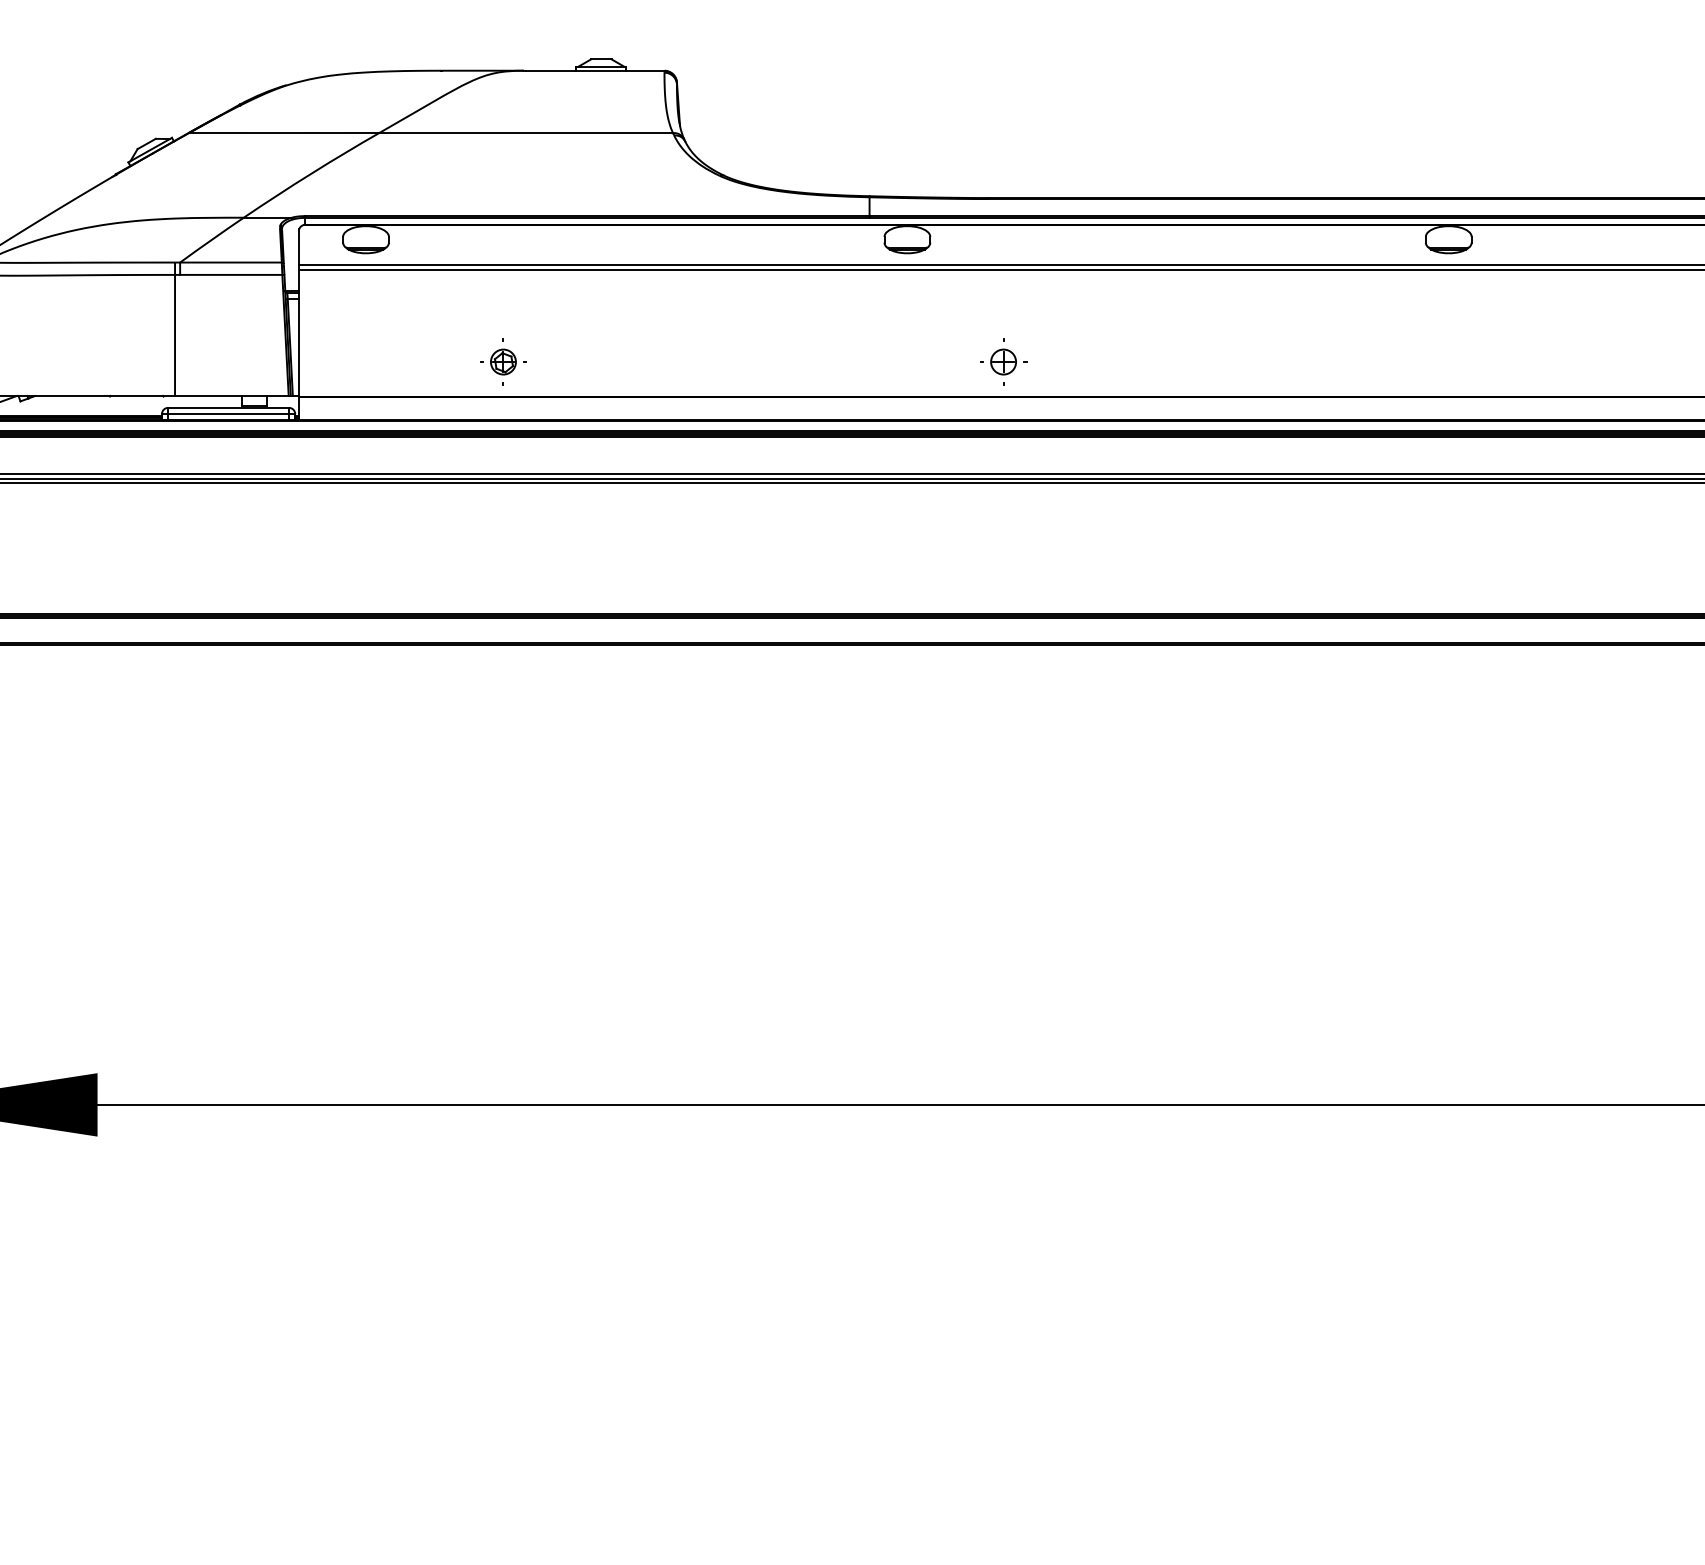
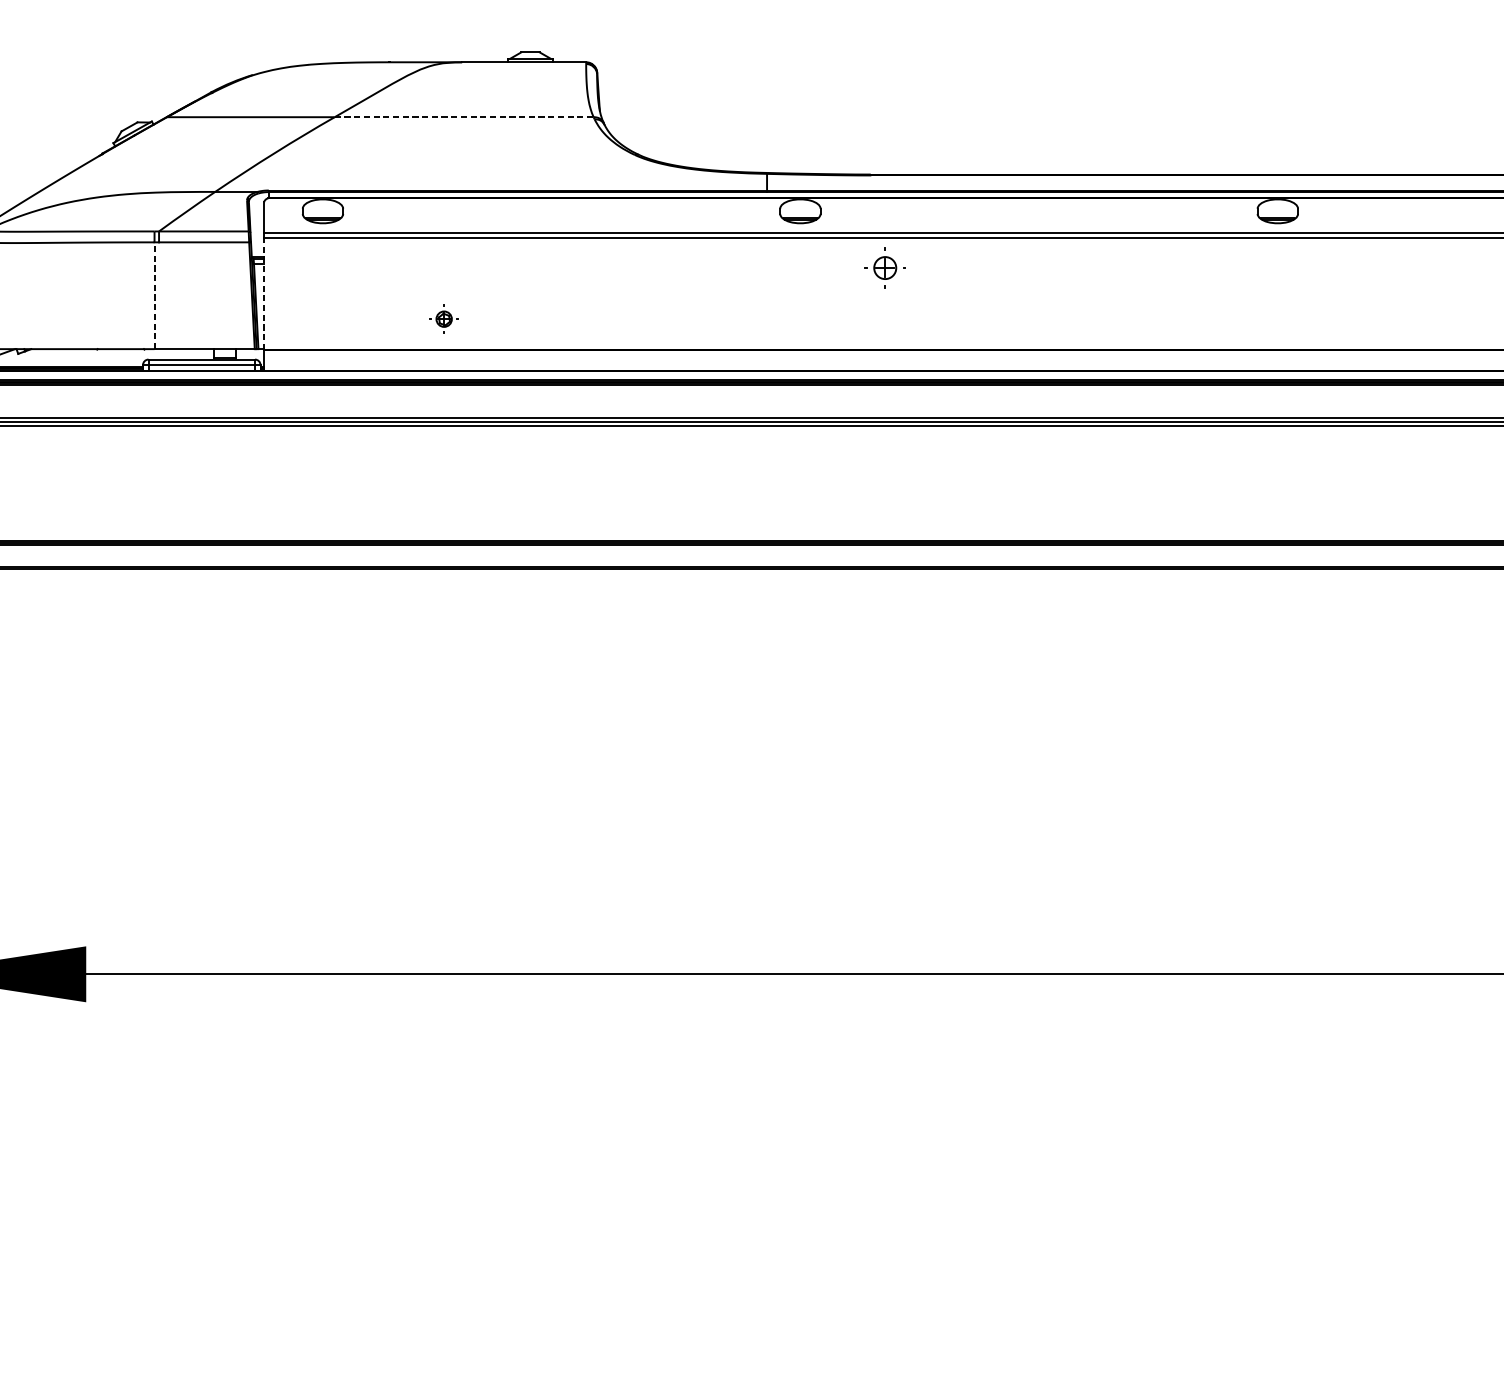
line: (526, 133) -> (464, 117), solid -> dashed
line: (299, 332) -> (264, 293), solid -> dashed
line: (175, 335) -> (154, 295), solid -> dashed
part: (503, 361) -> (444, 318), size x0.7
part: (1003, 361) -> (885, 267), moved

